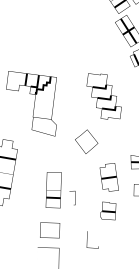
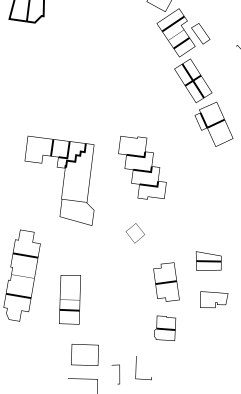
part: (104, 96) -> (142, 167), moved
part: (86, 142) -> (135, 233), size x0.6
part: (53, 190) -> (69, 299), moved
part: (72, 198) -> (115, 374), moved

